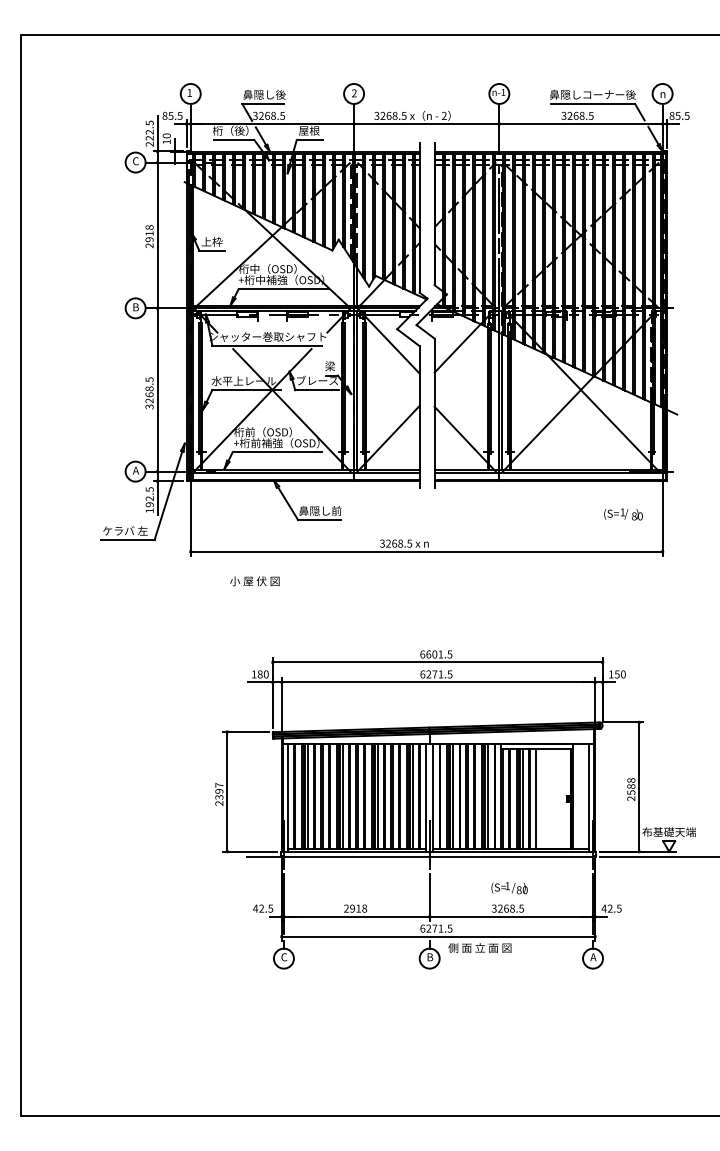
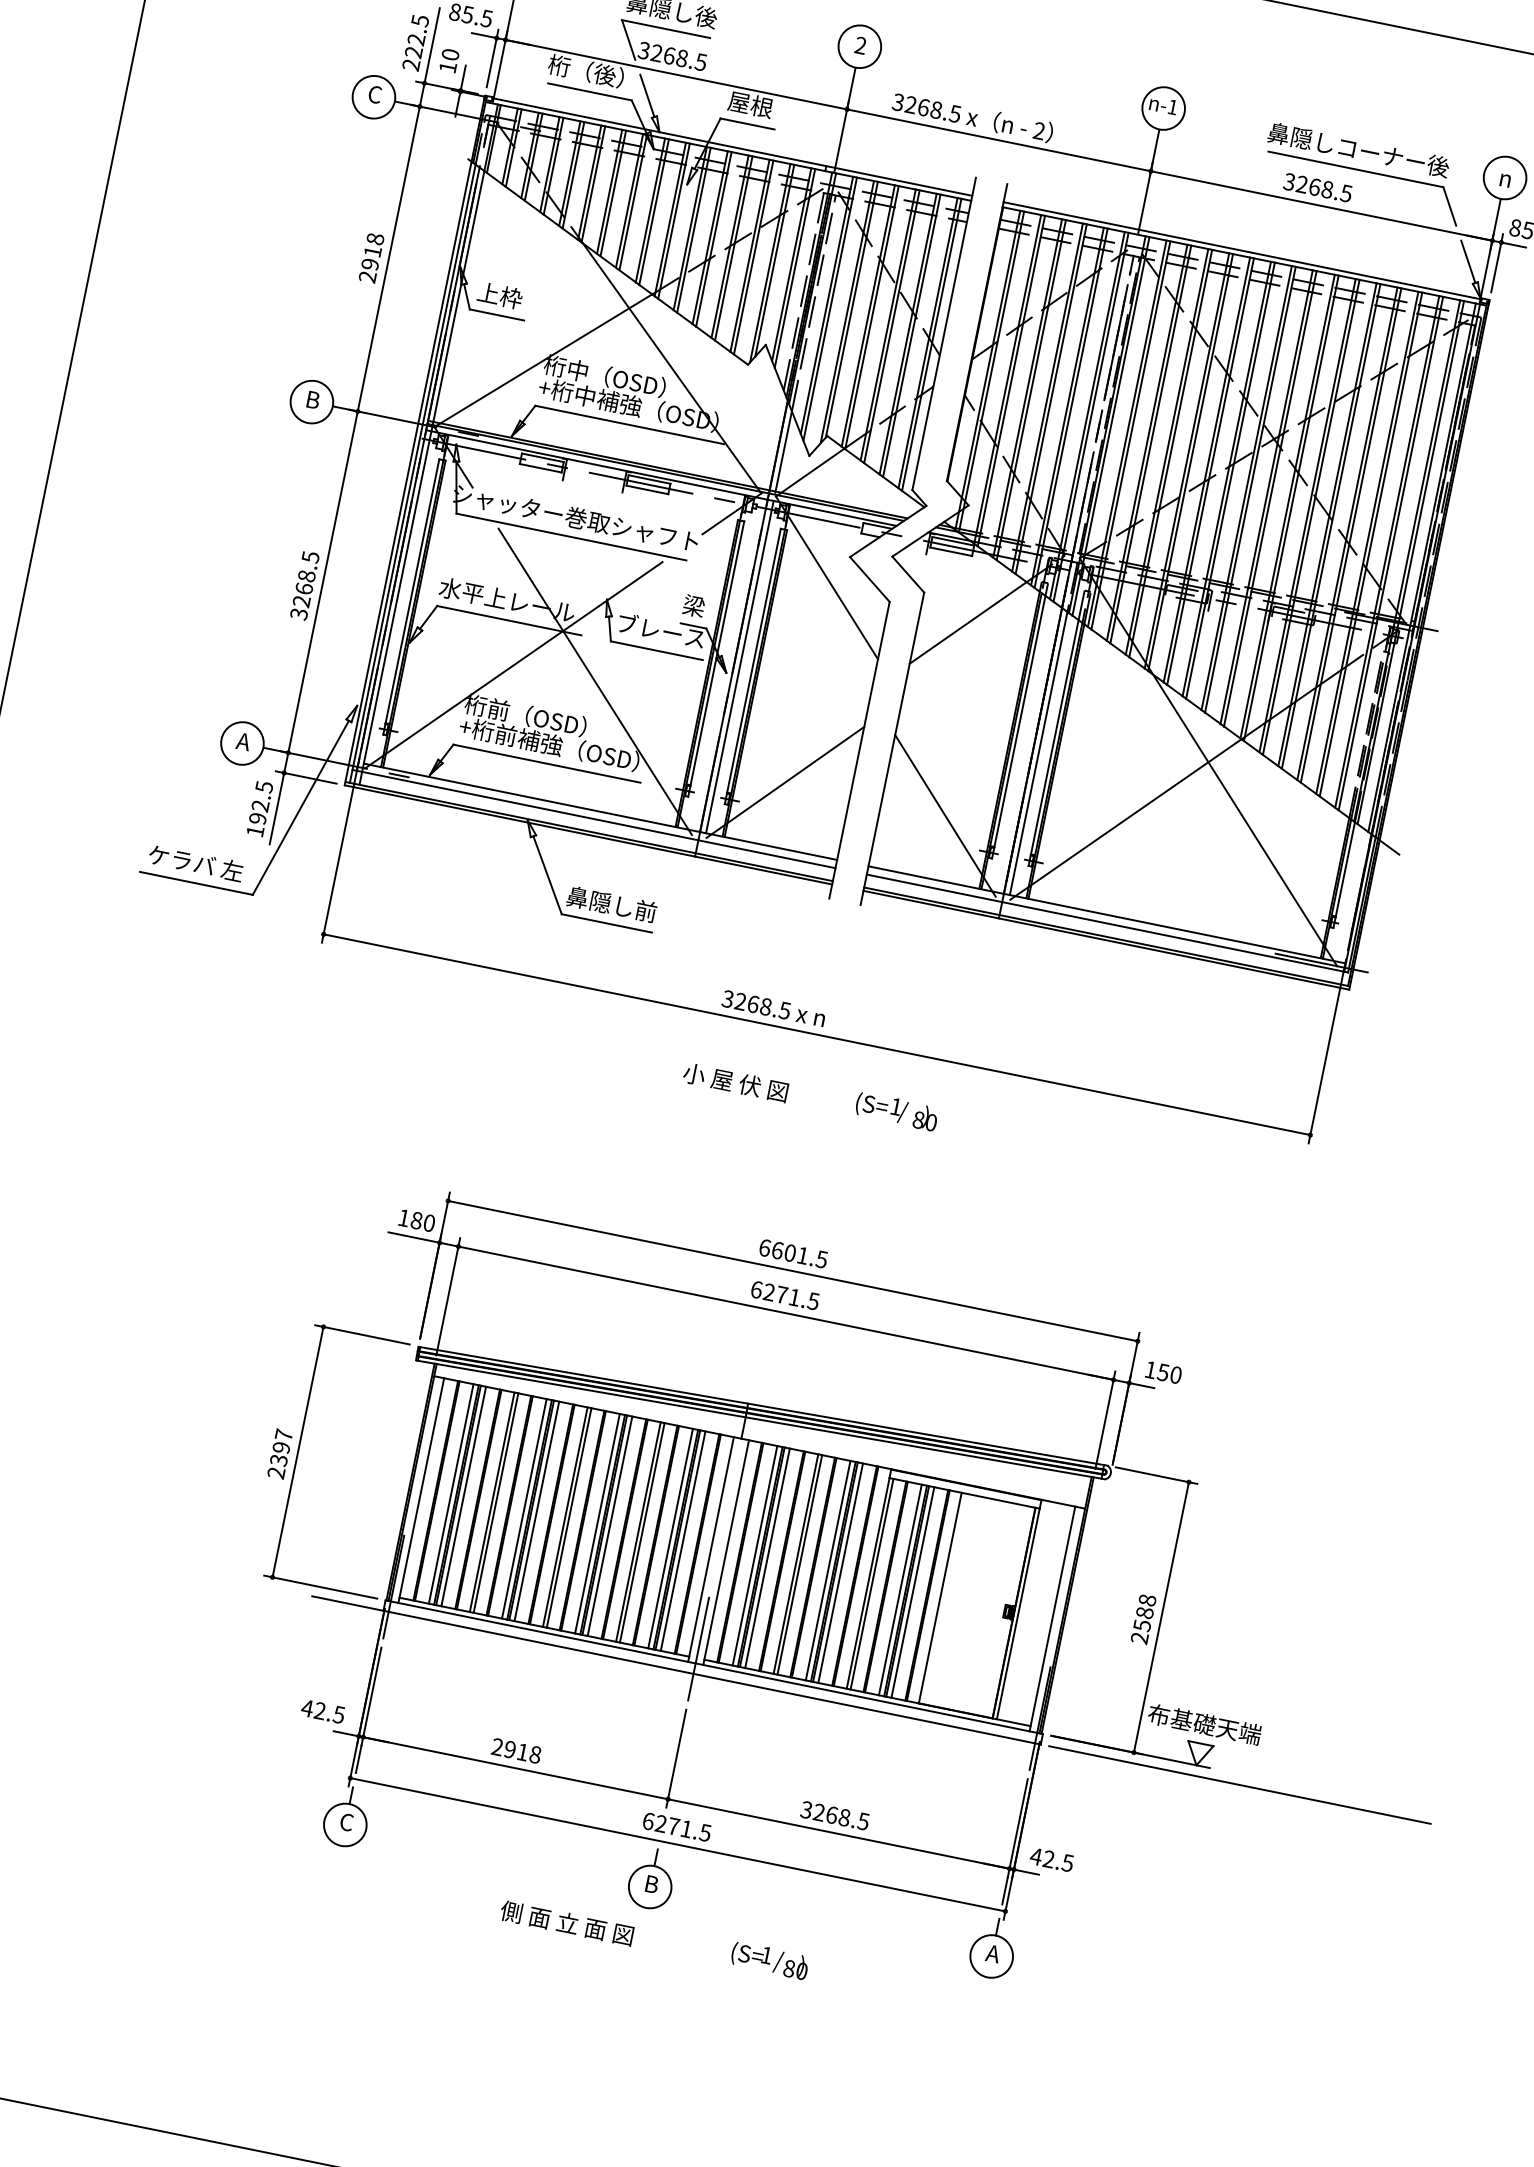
text: (623, 514) -> (896, 1111), moved
text: (254, 581) -> (734, 1082), moved
text: (509, 888) -> (769, 1961), moved
text: (479, 947) -> (566, 1921), moved

